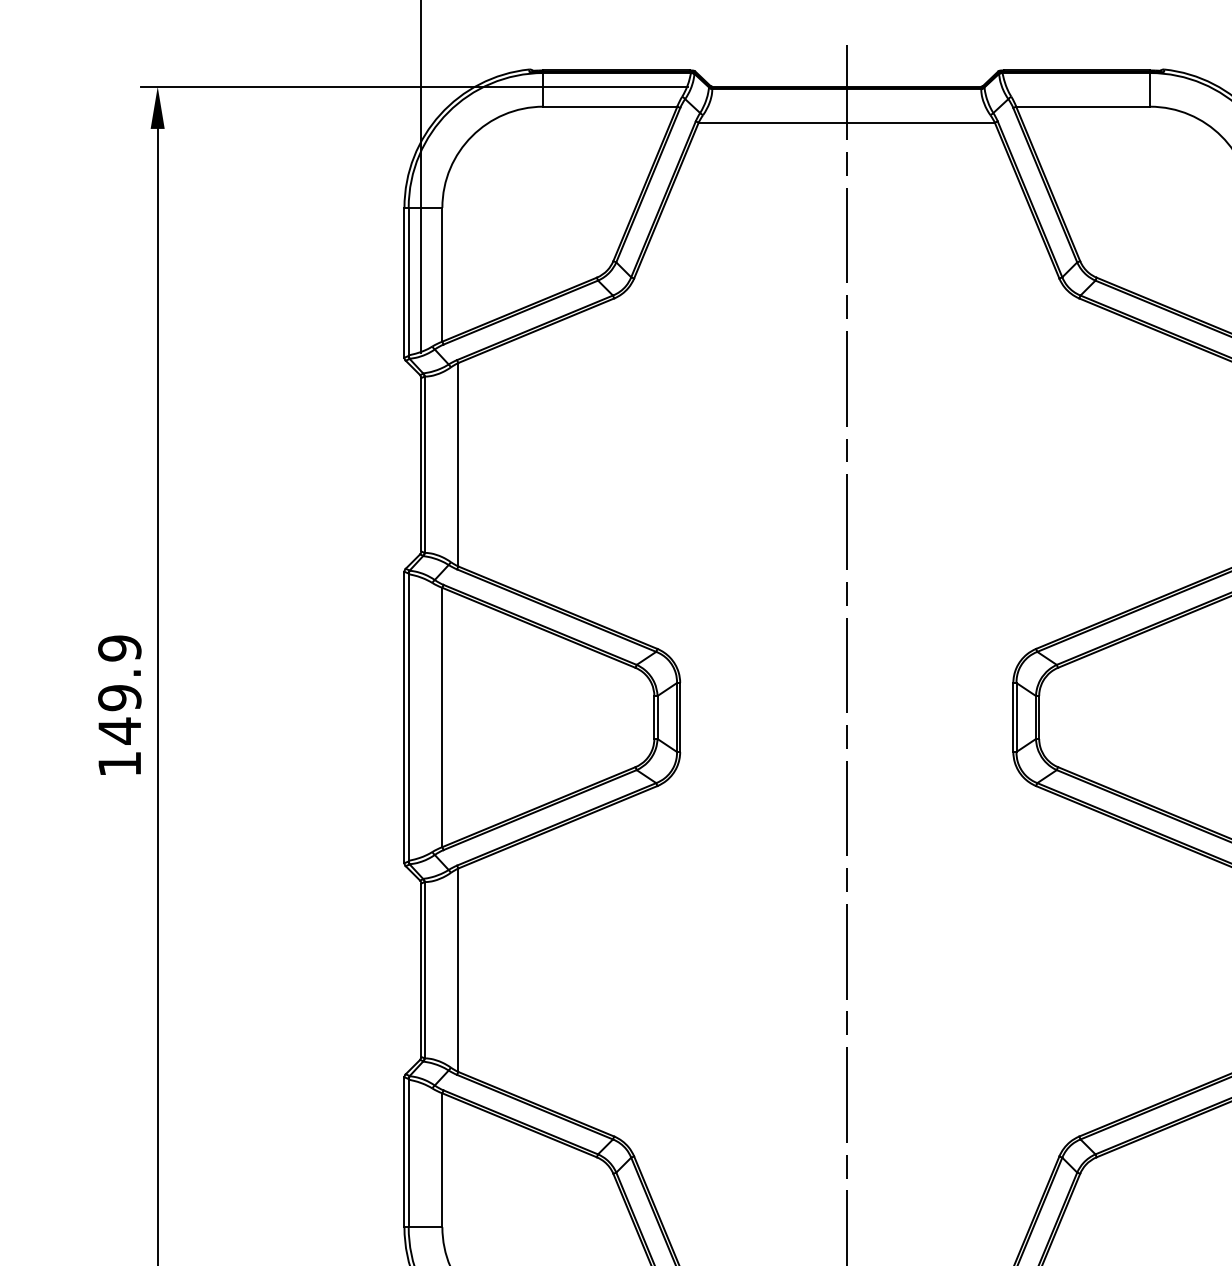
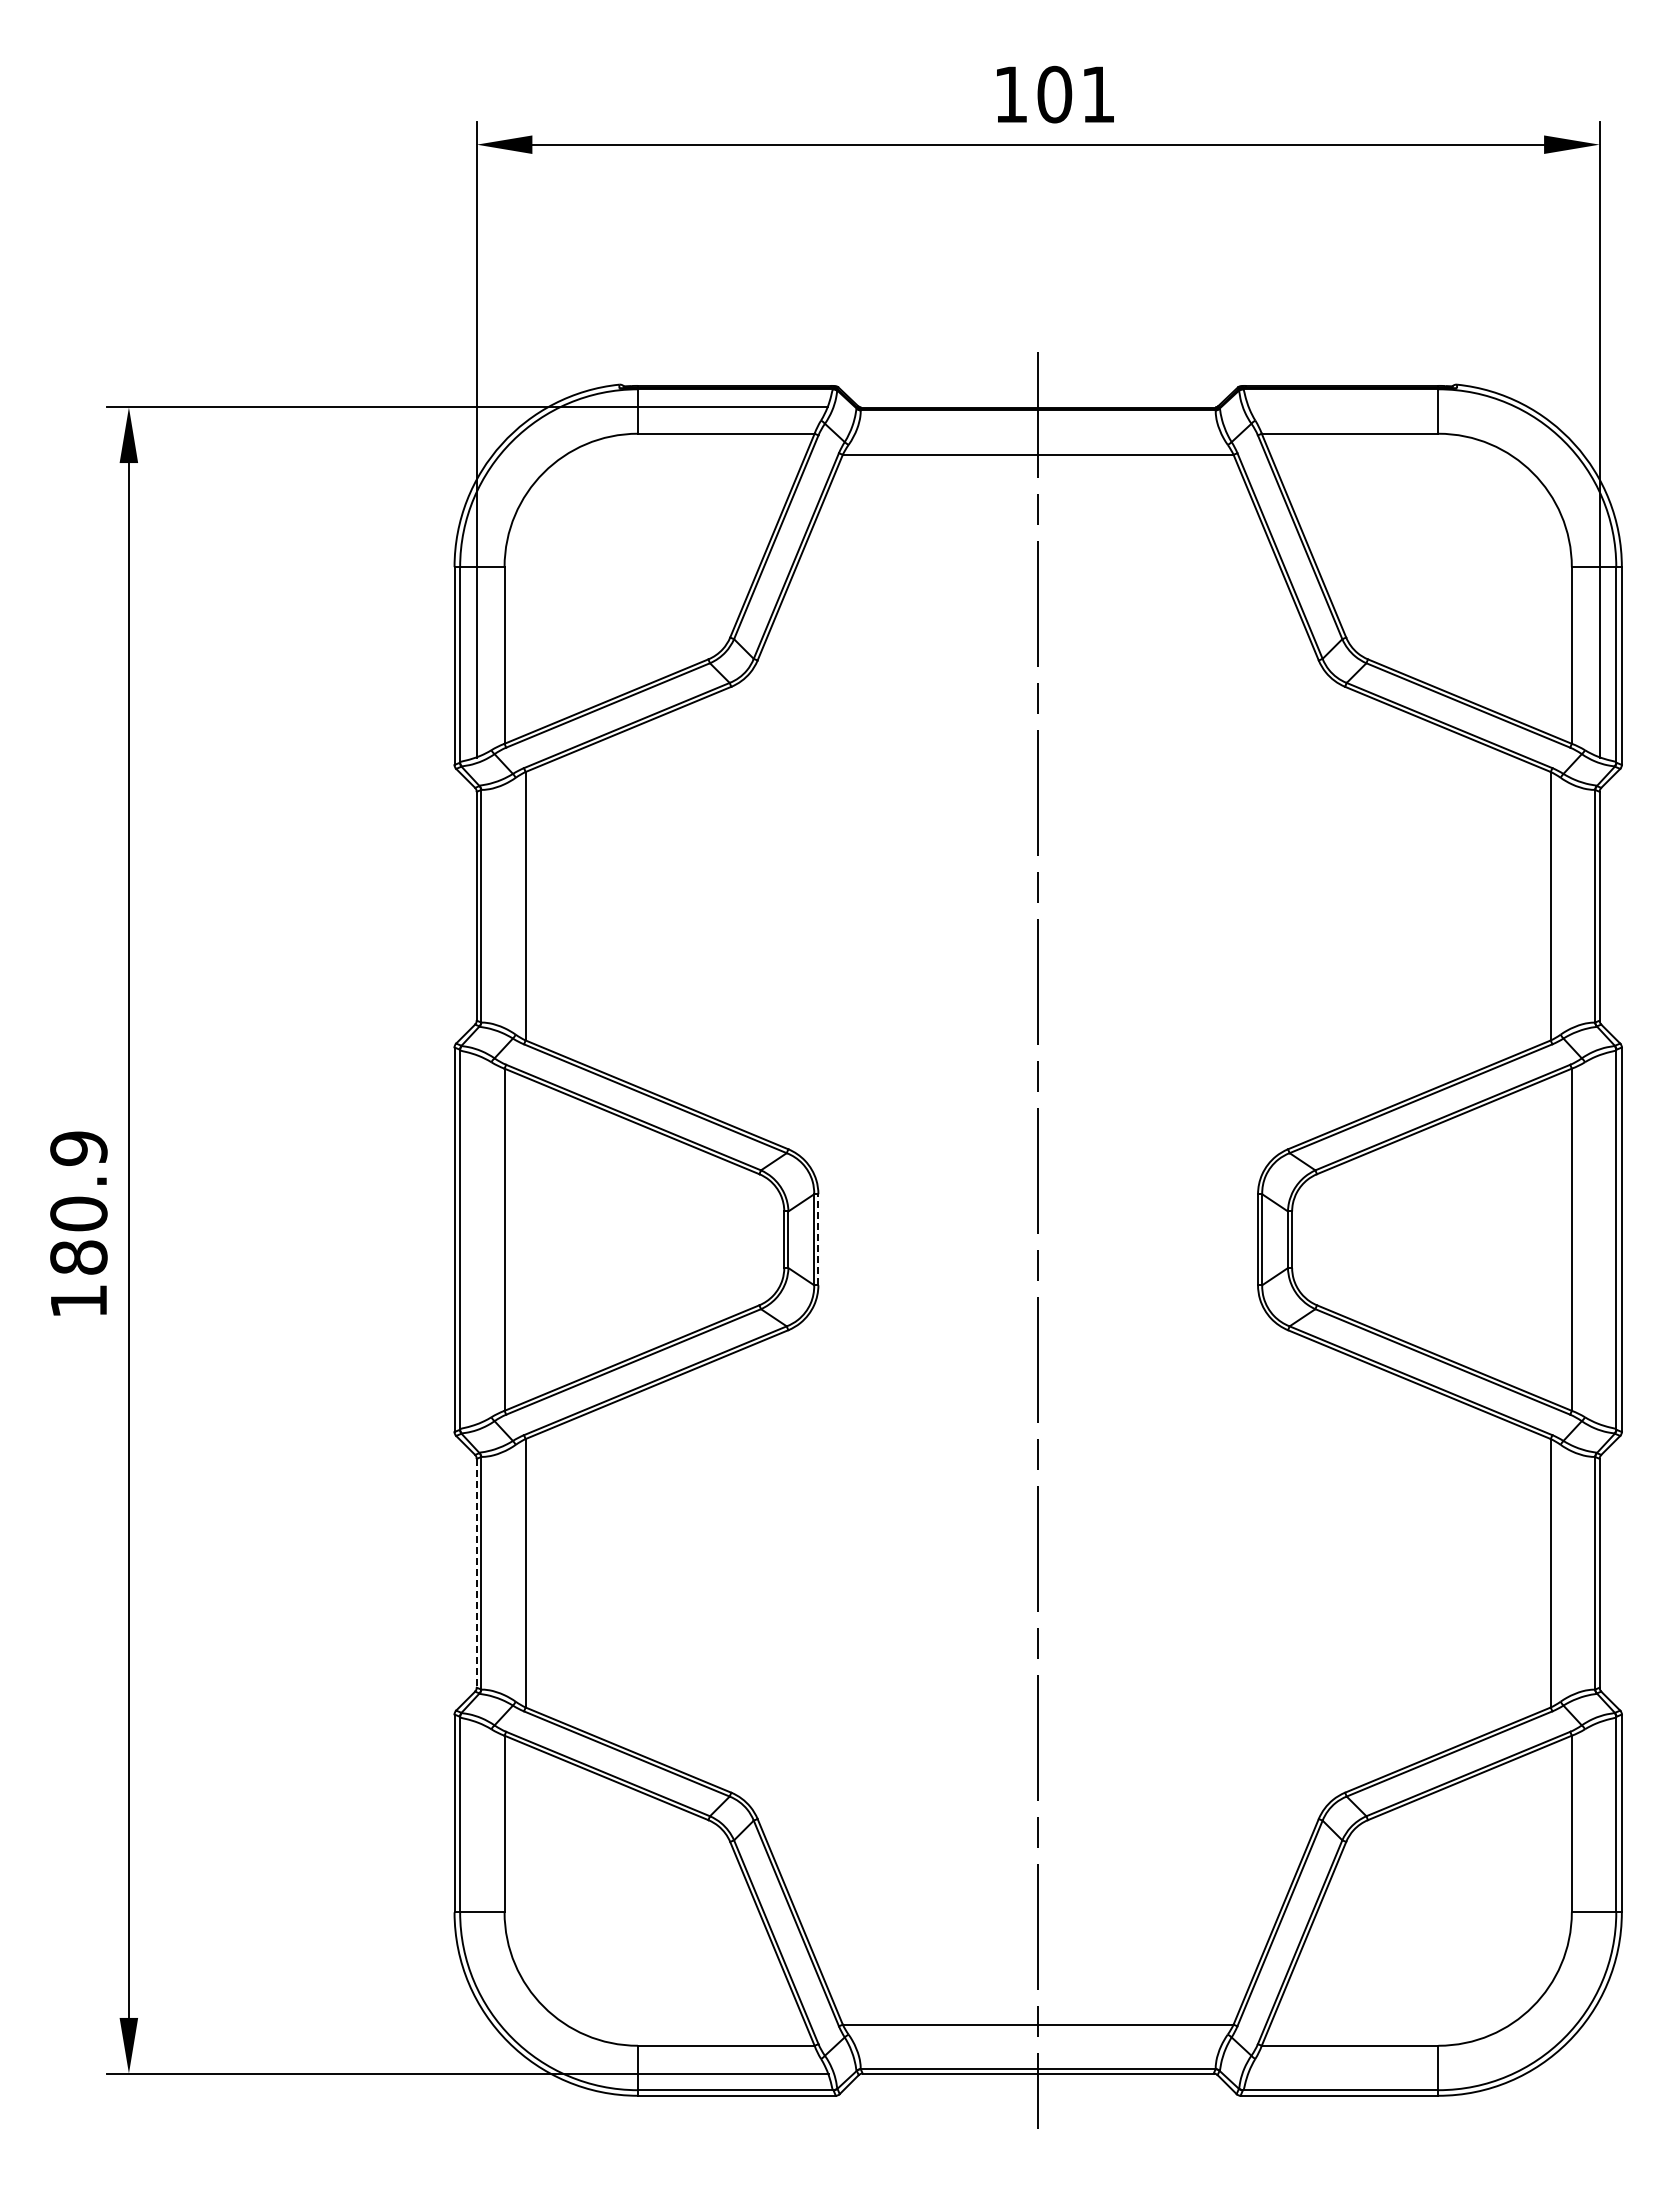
text: (119, 715) -> (78, 1236), 149.9 -> 180.9
line: (680, 717) -> (818, 1239), solid -> dashed
line: (421, 970) -> (476, 1573), solid -> dashed

